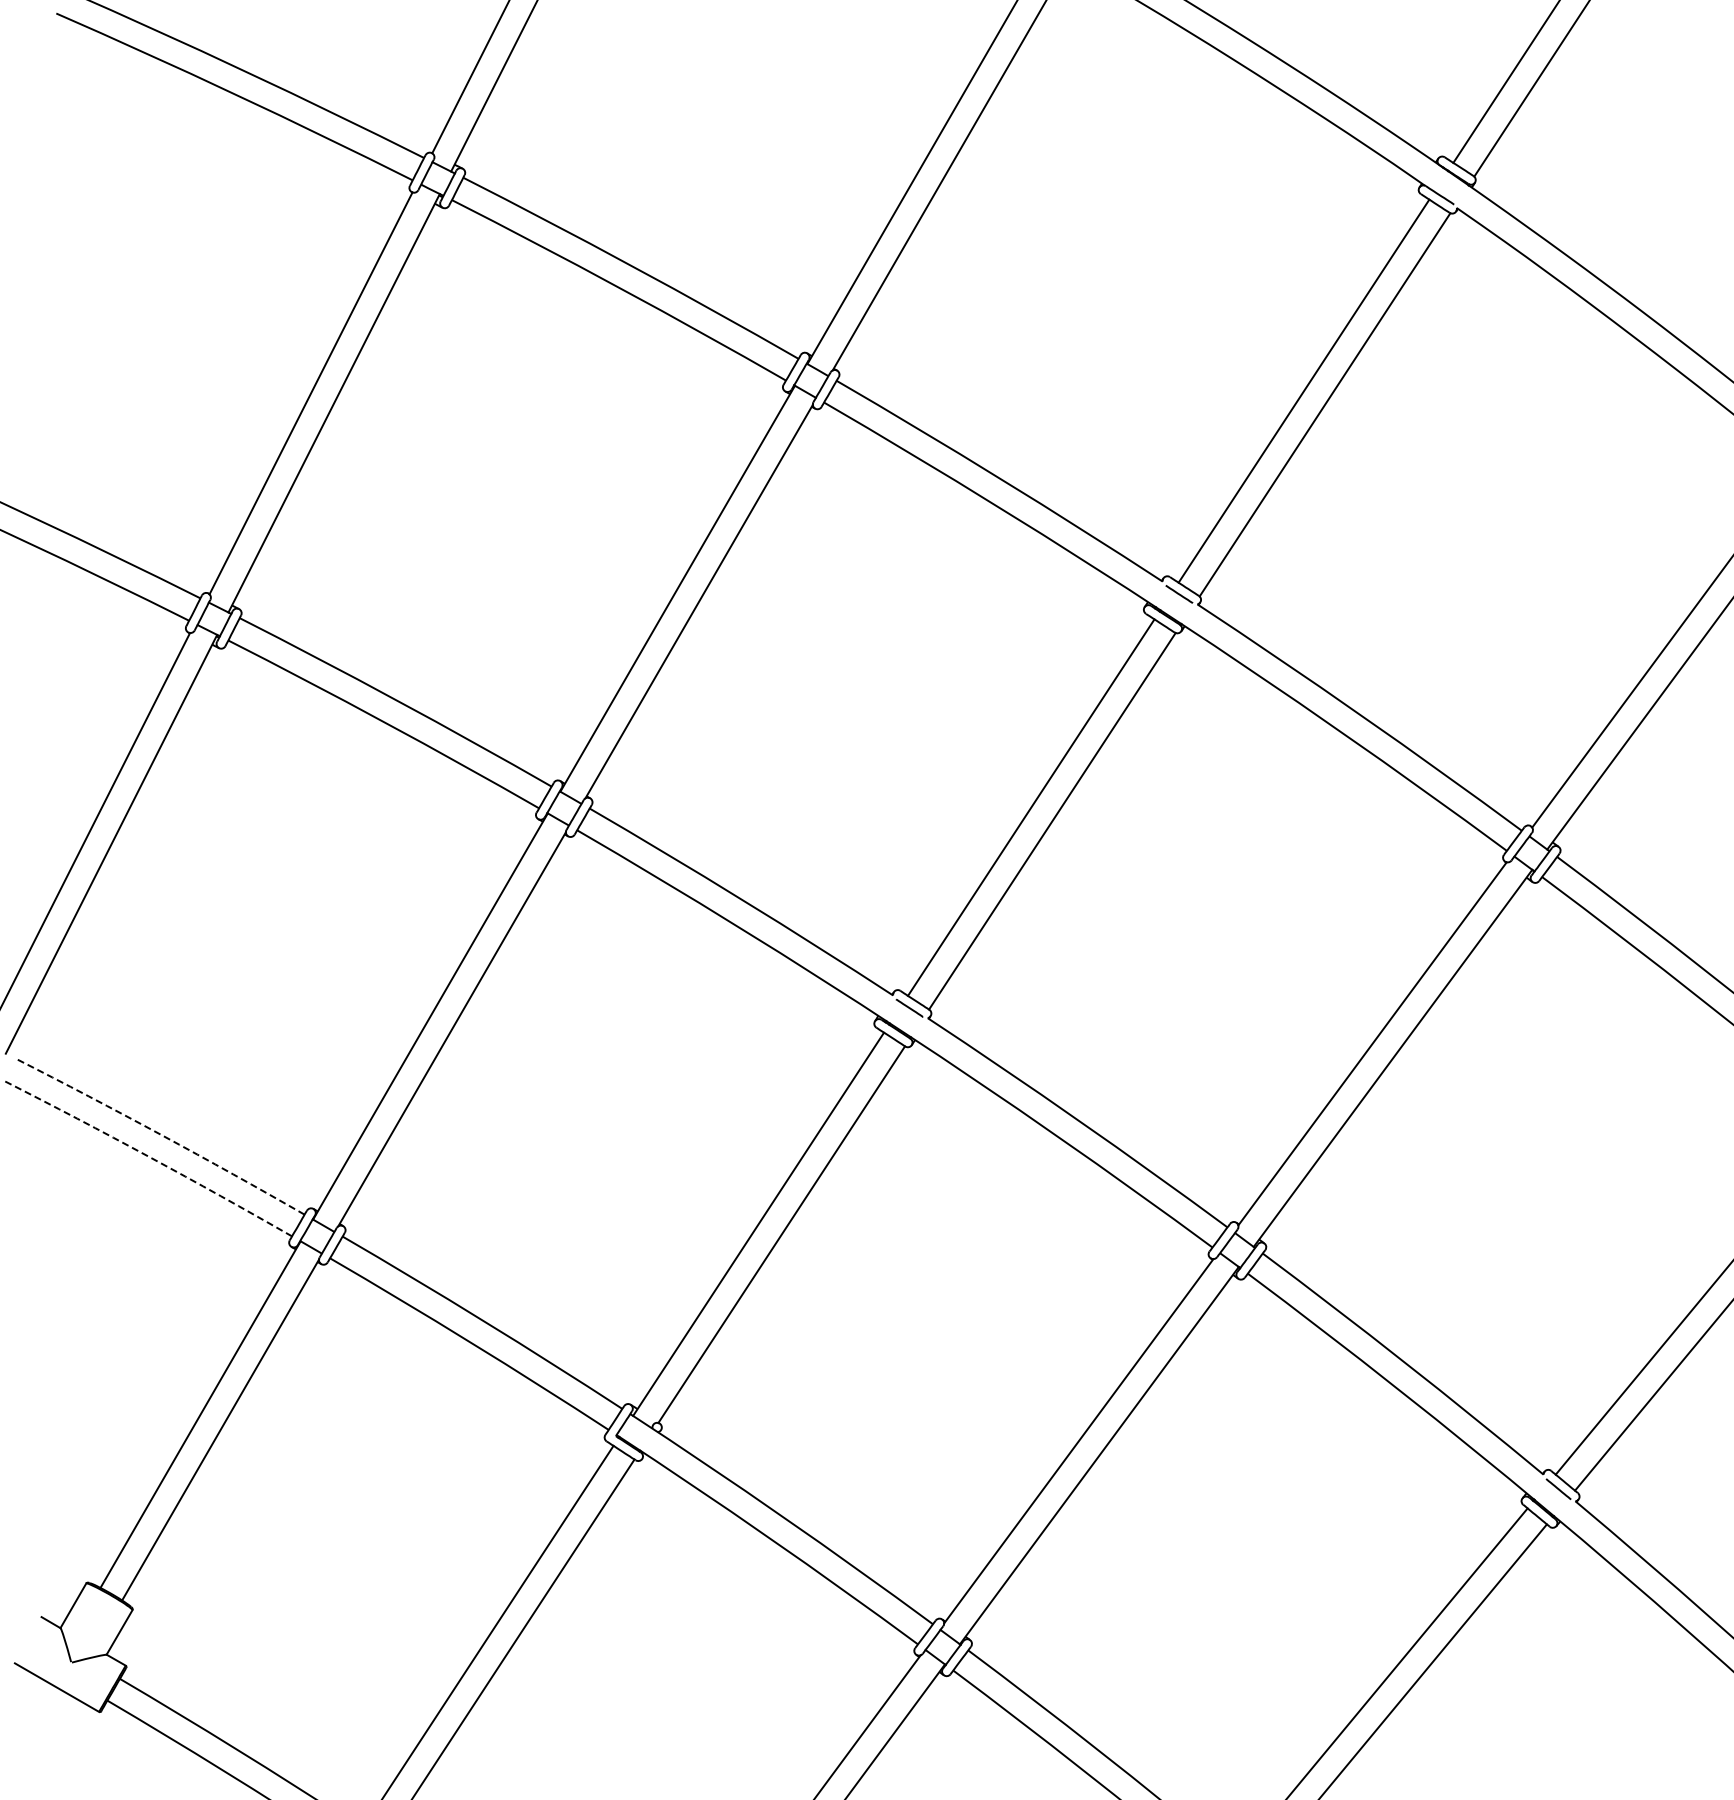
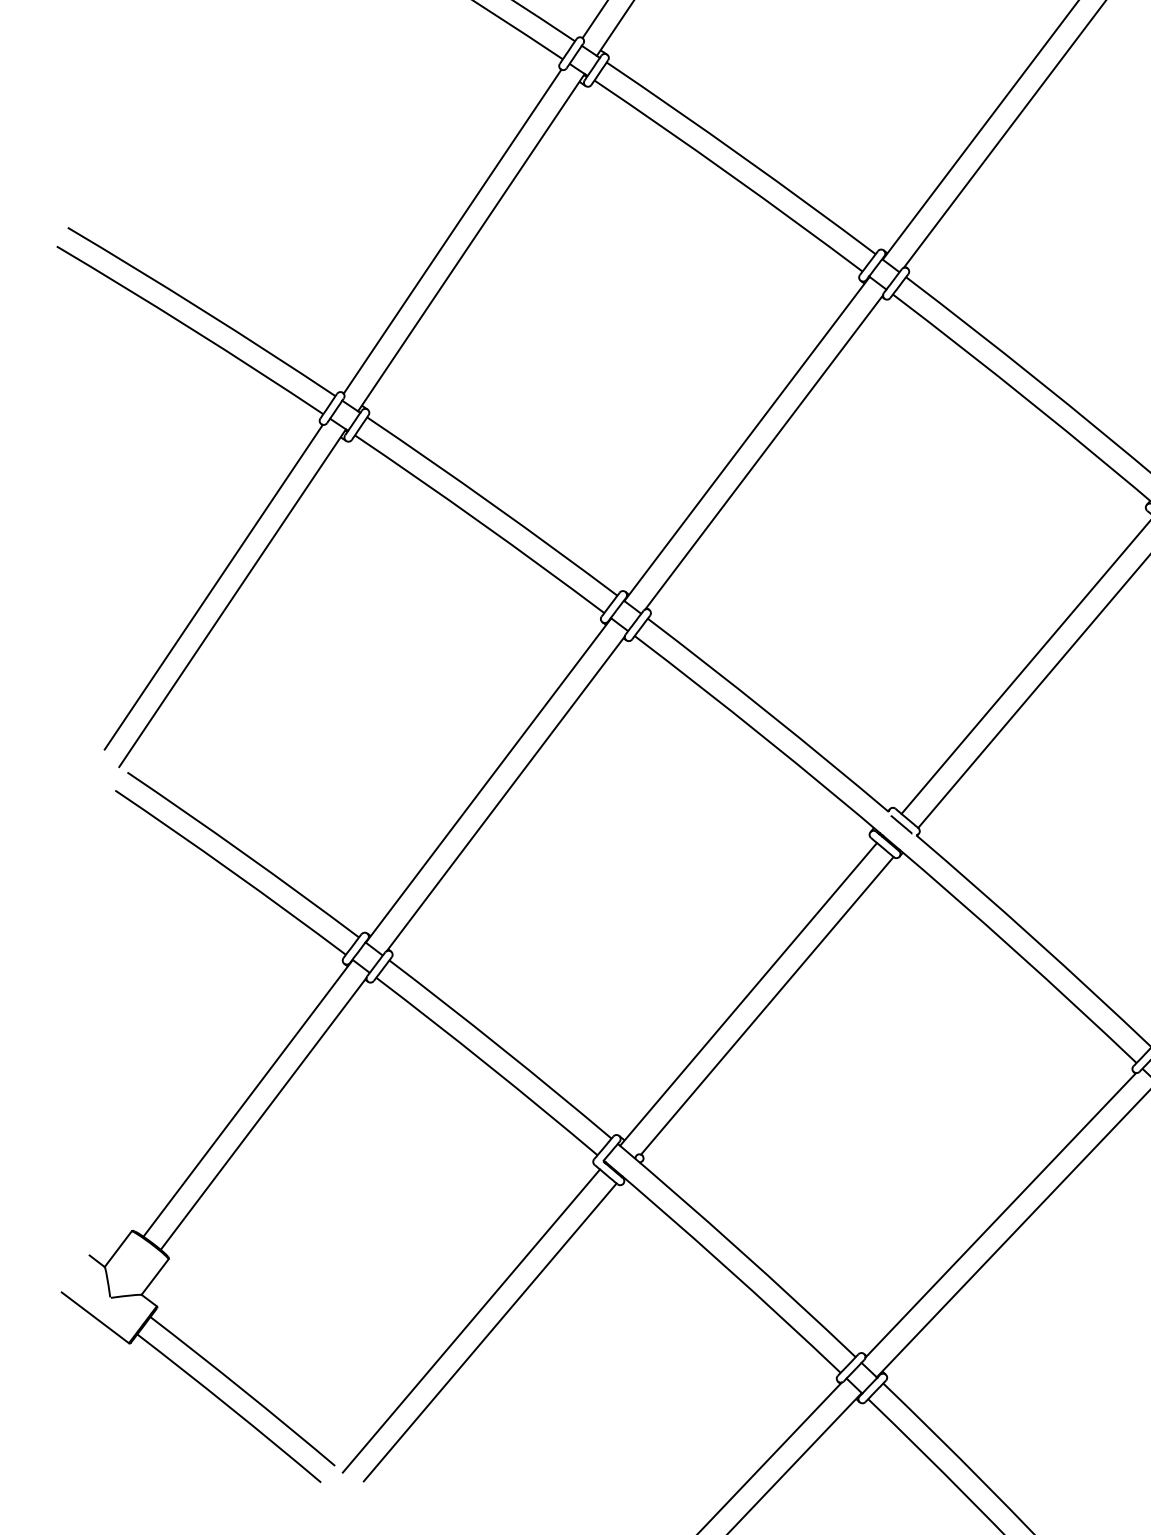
arc: (161, 1134) -> (244, 853), dashed -> solid
arc: (149, 1156) -> (231, 870), dashed -> solid

